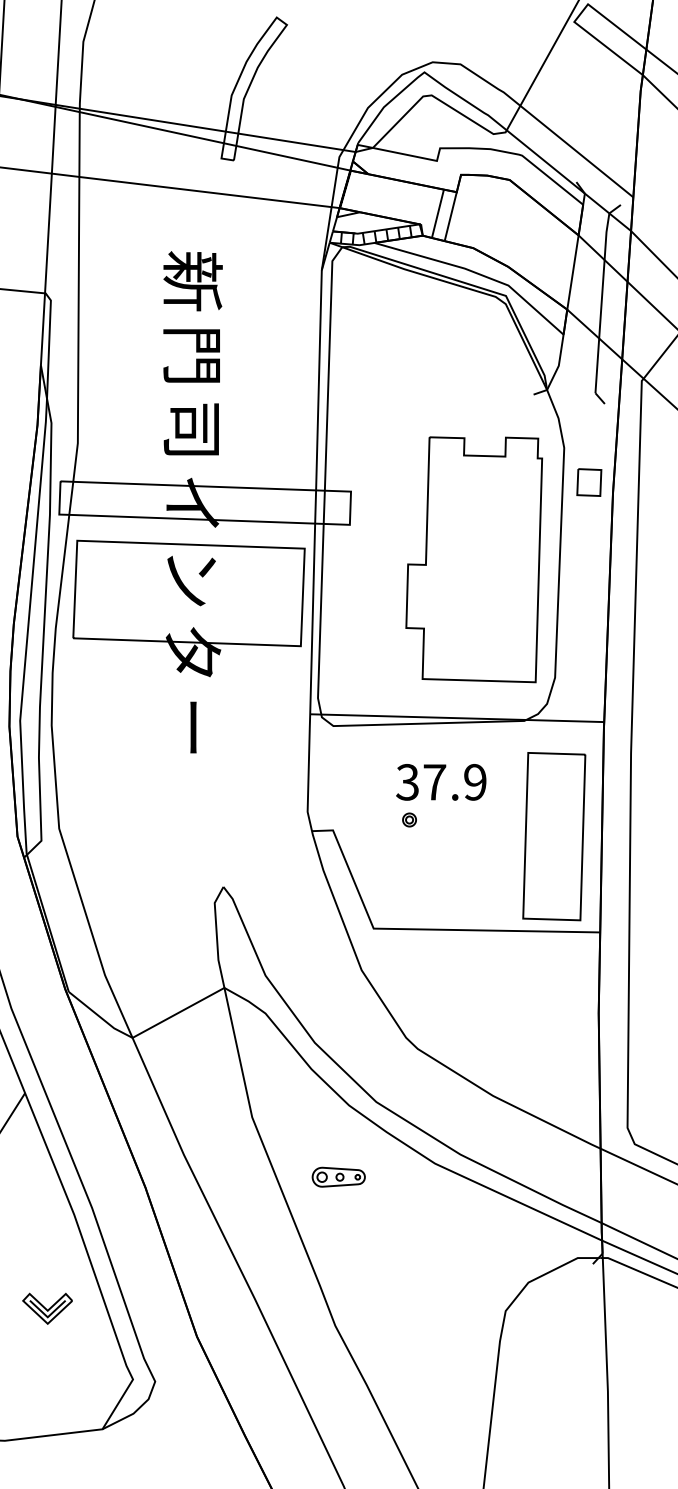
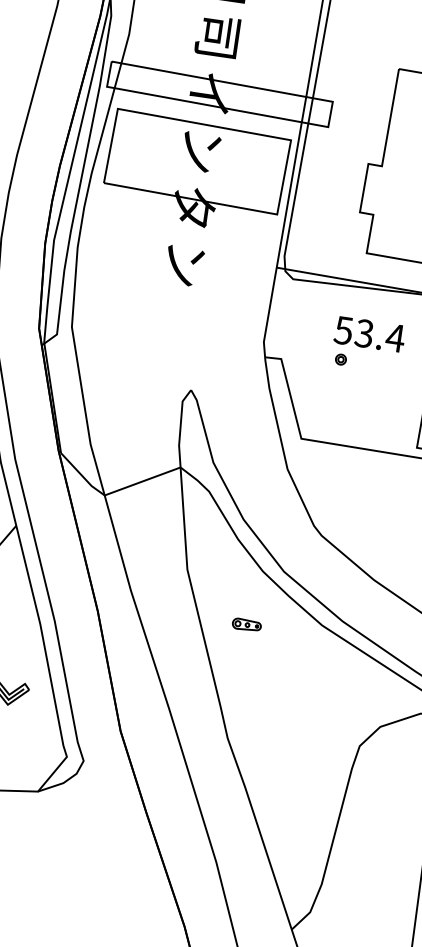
text: (191, 727) -> (184, 264), ー -> ン
text: (441, 782) -> (369, 334), 37.9 -> 53.4
part: (338, 1176) -> (246, 624), size x0.7

